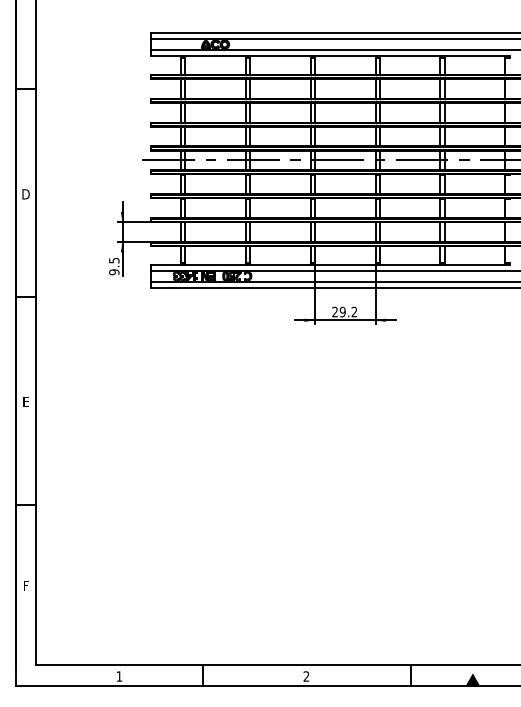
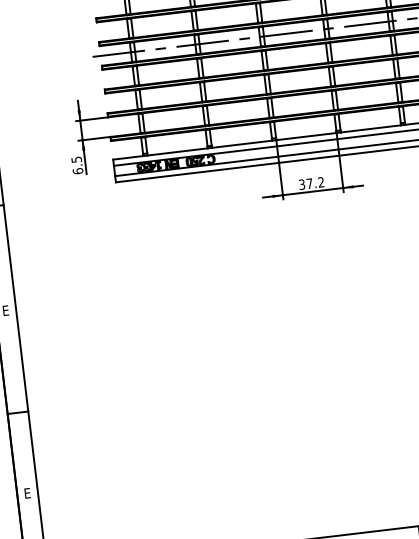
text: (114, 272) -> (78, 171), 9.5 -> 6.5
text: (338, 311) -> (305, 183), 29.2 -> 37.2
text: (25, 585) -> (26, 492), F -> E

